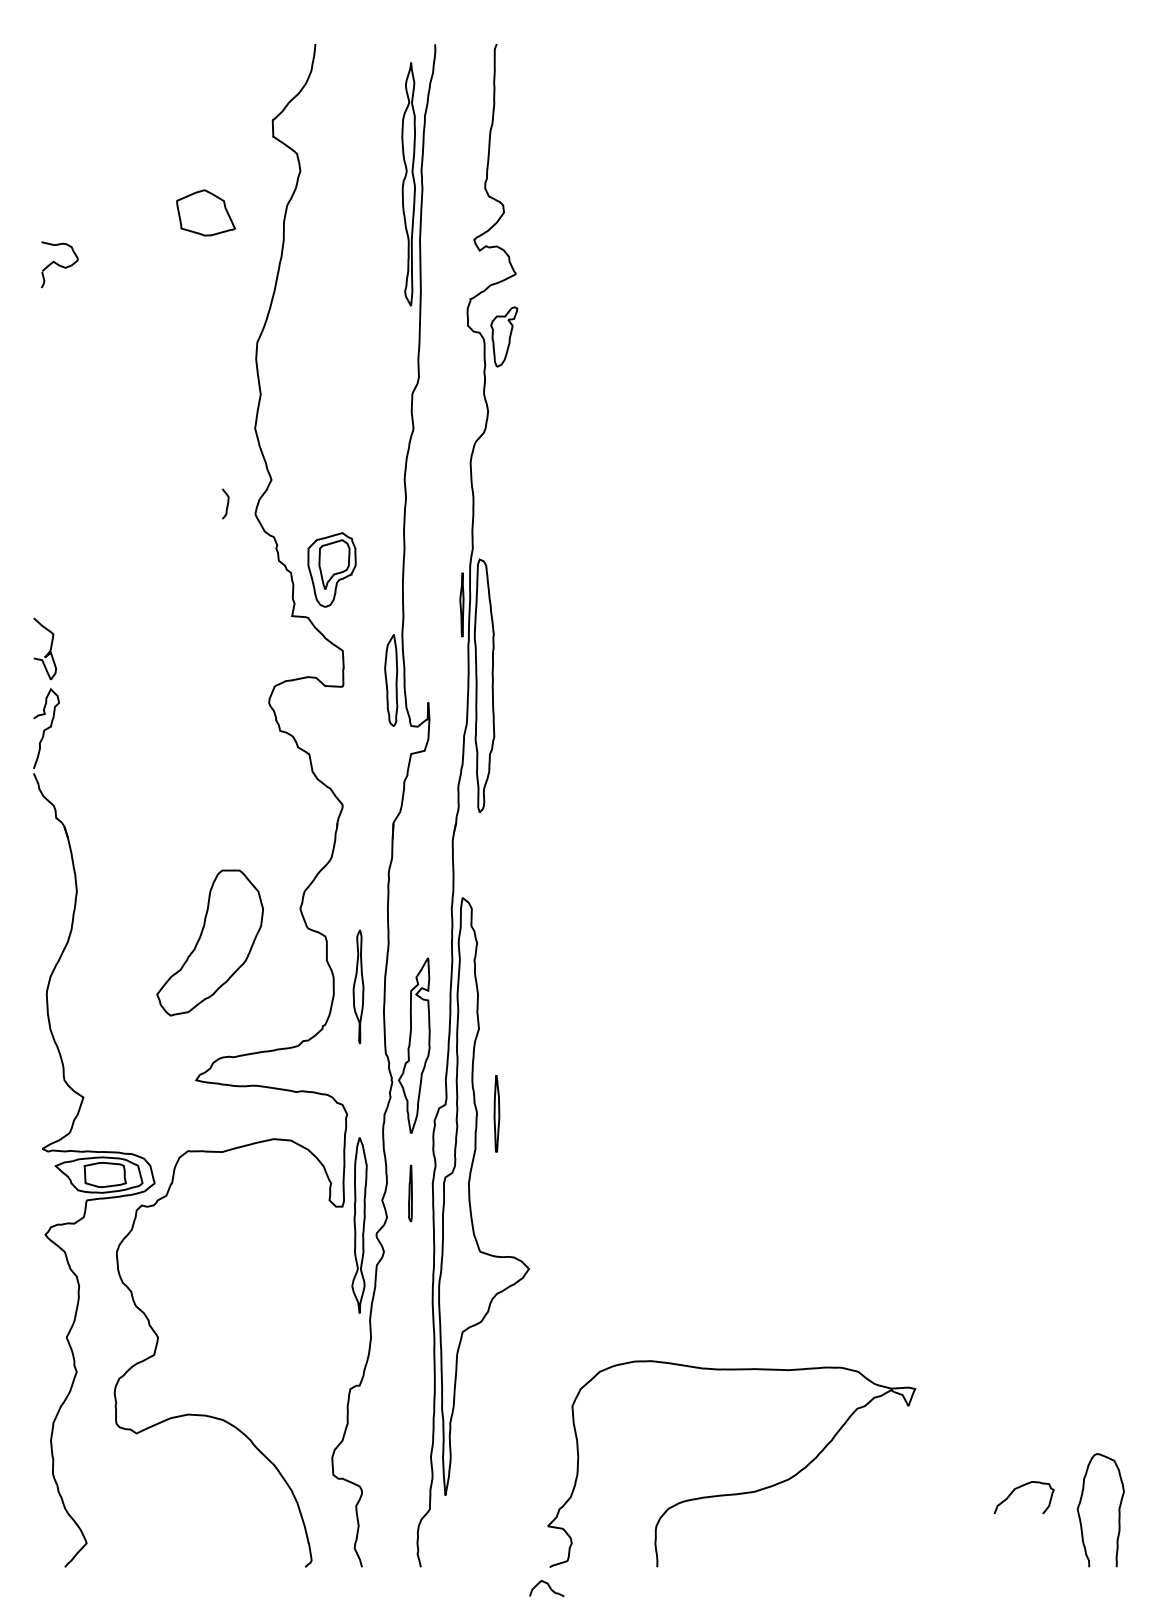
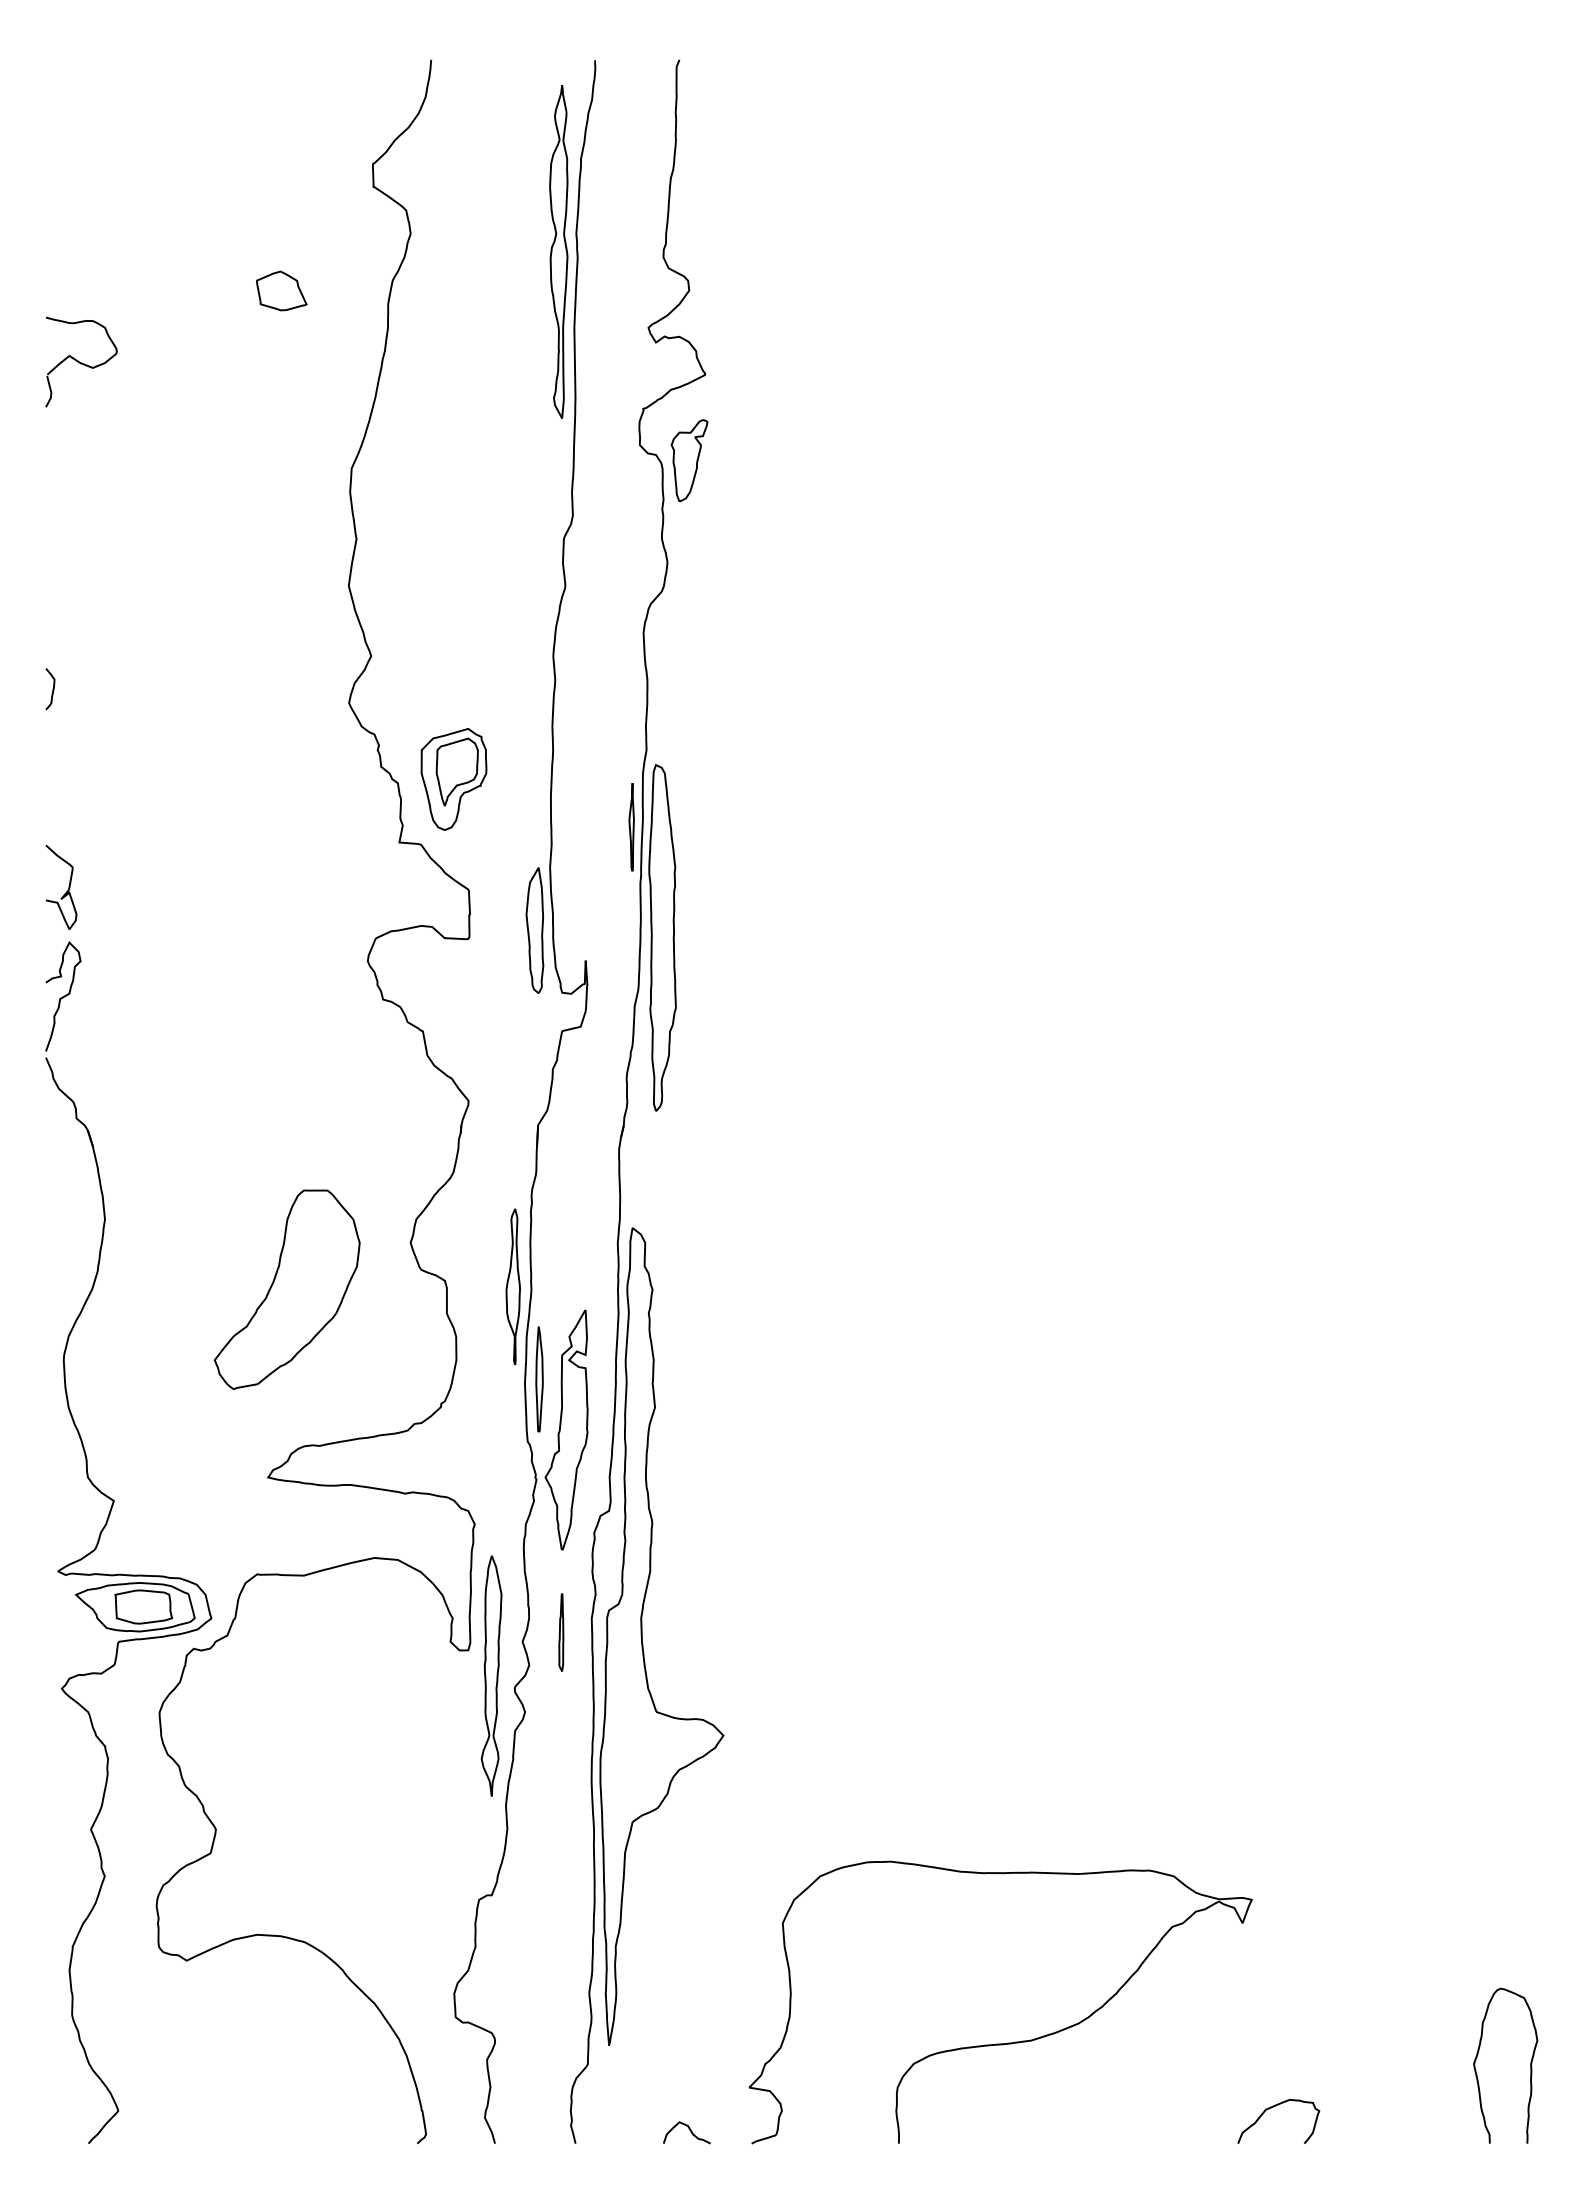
part: (205, 212) -> (281, 290), size x0.62
part: (59, 264) -> (81, 361), size x1.43
curve: (227, 504) -> (52, 689), moved
part: (358, 986) -> (512, 1286), moved
part: (496, 1113) -> (539, 1379), moved
curve: (1018, 1488) -> (1271, 2108), moved
curve: (548, 1586) -> (689, 2130), moved

